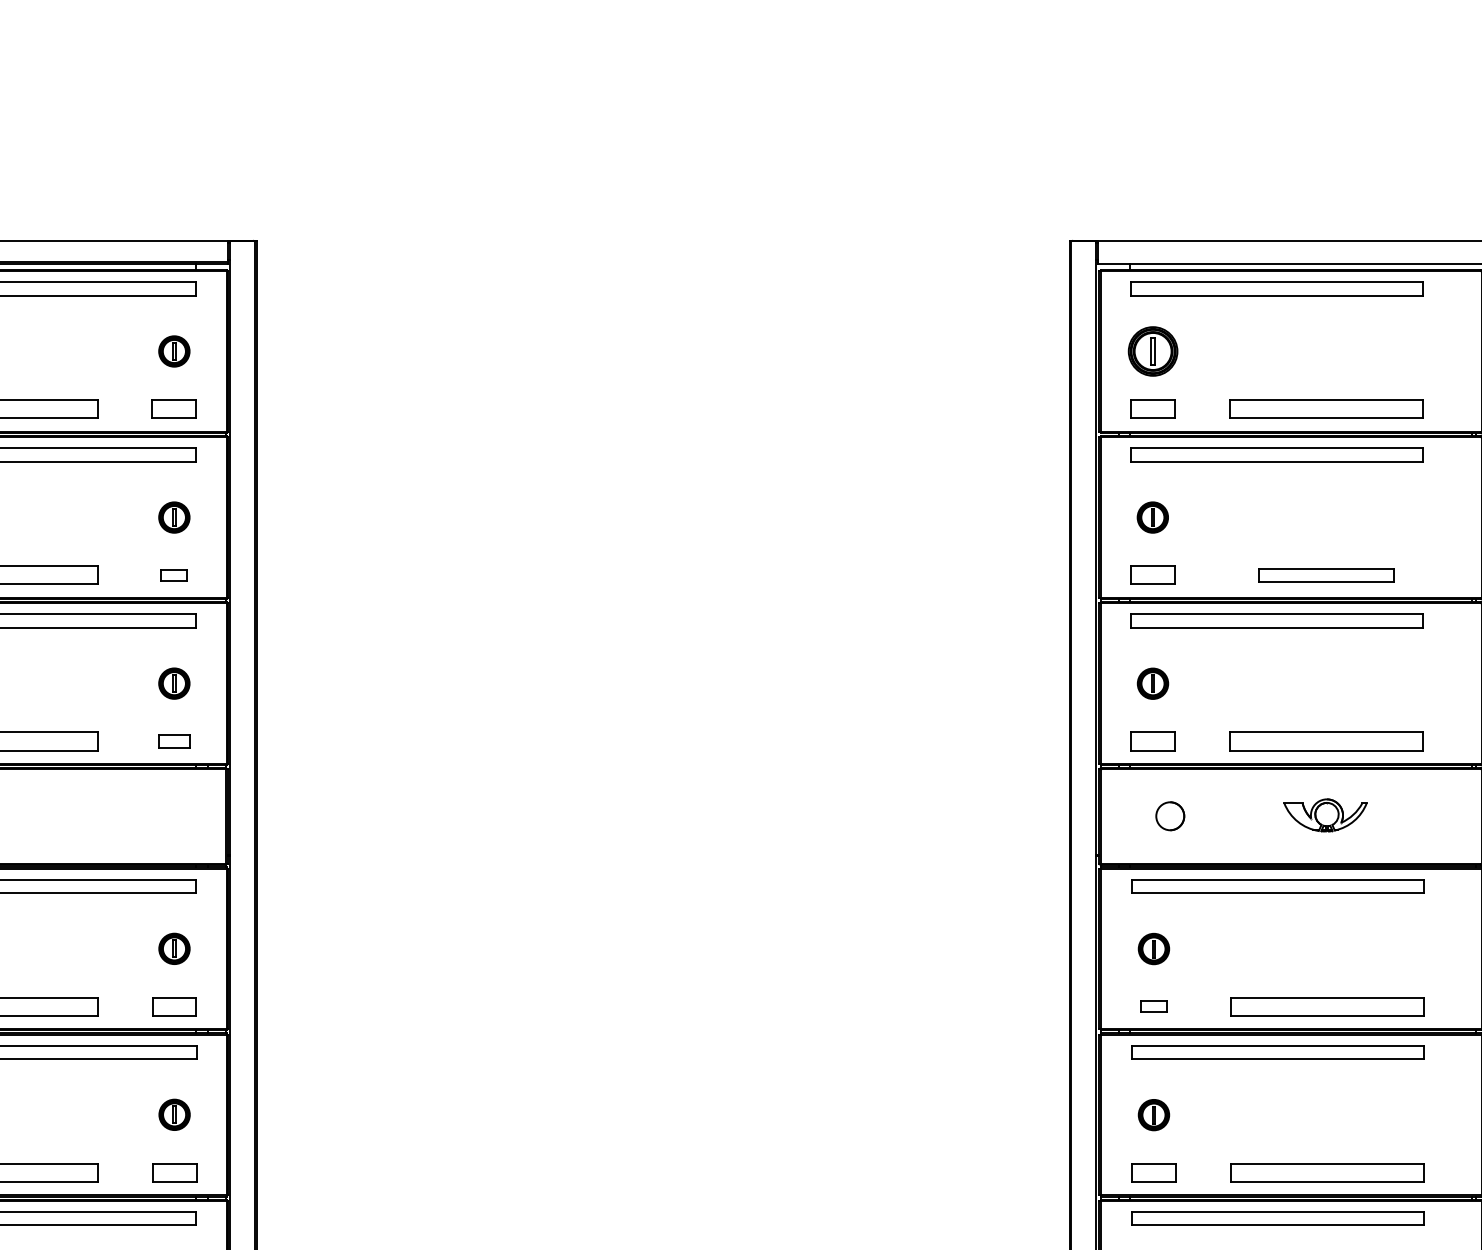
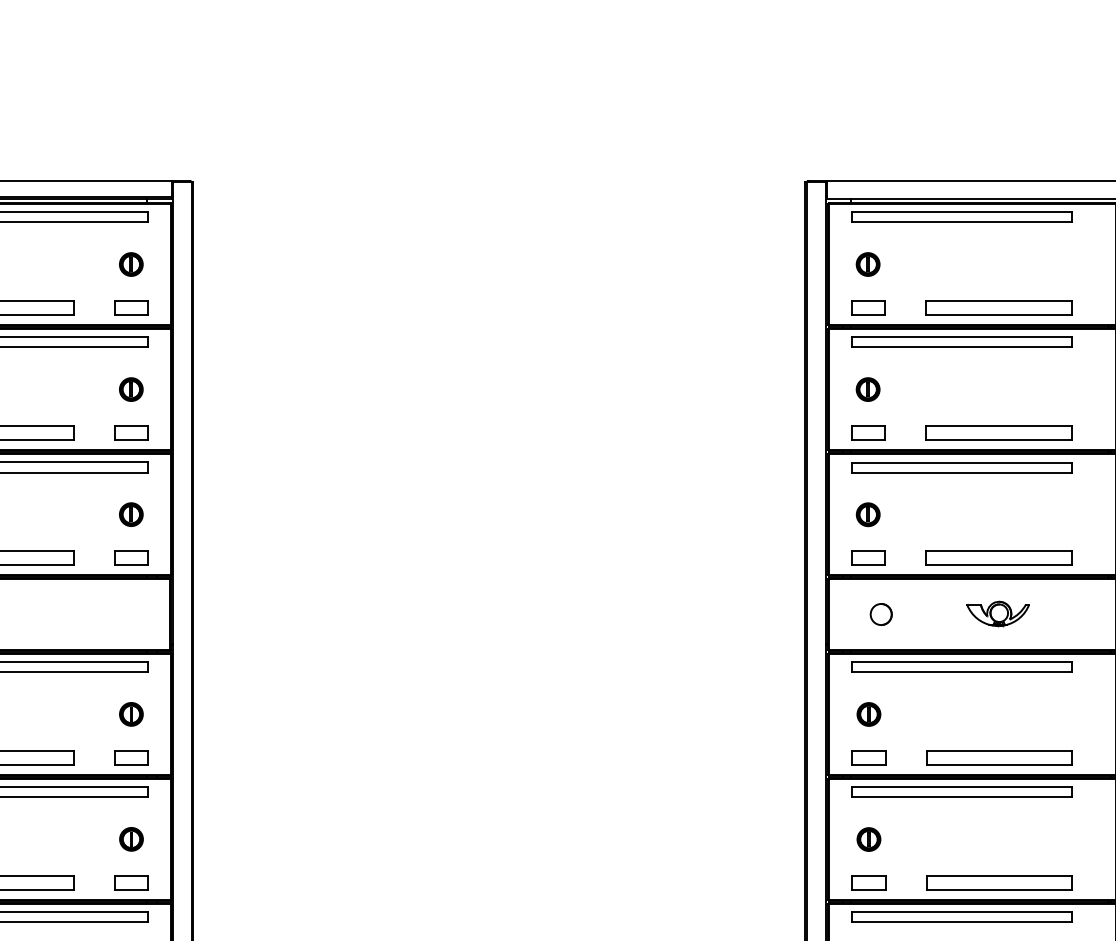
part: (1152, 351) -> (867, 264), size x0.62
part: (173, 574) -> (130, 432), size x1.67
part: (1326, 574) -> (998, 432), size x1.43
part: (173, 741) -> (130, 558), size x1.43
part: (1153, 1006) -> (868, 757), size x1.67

